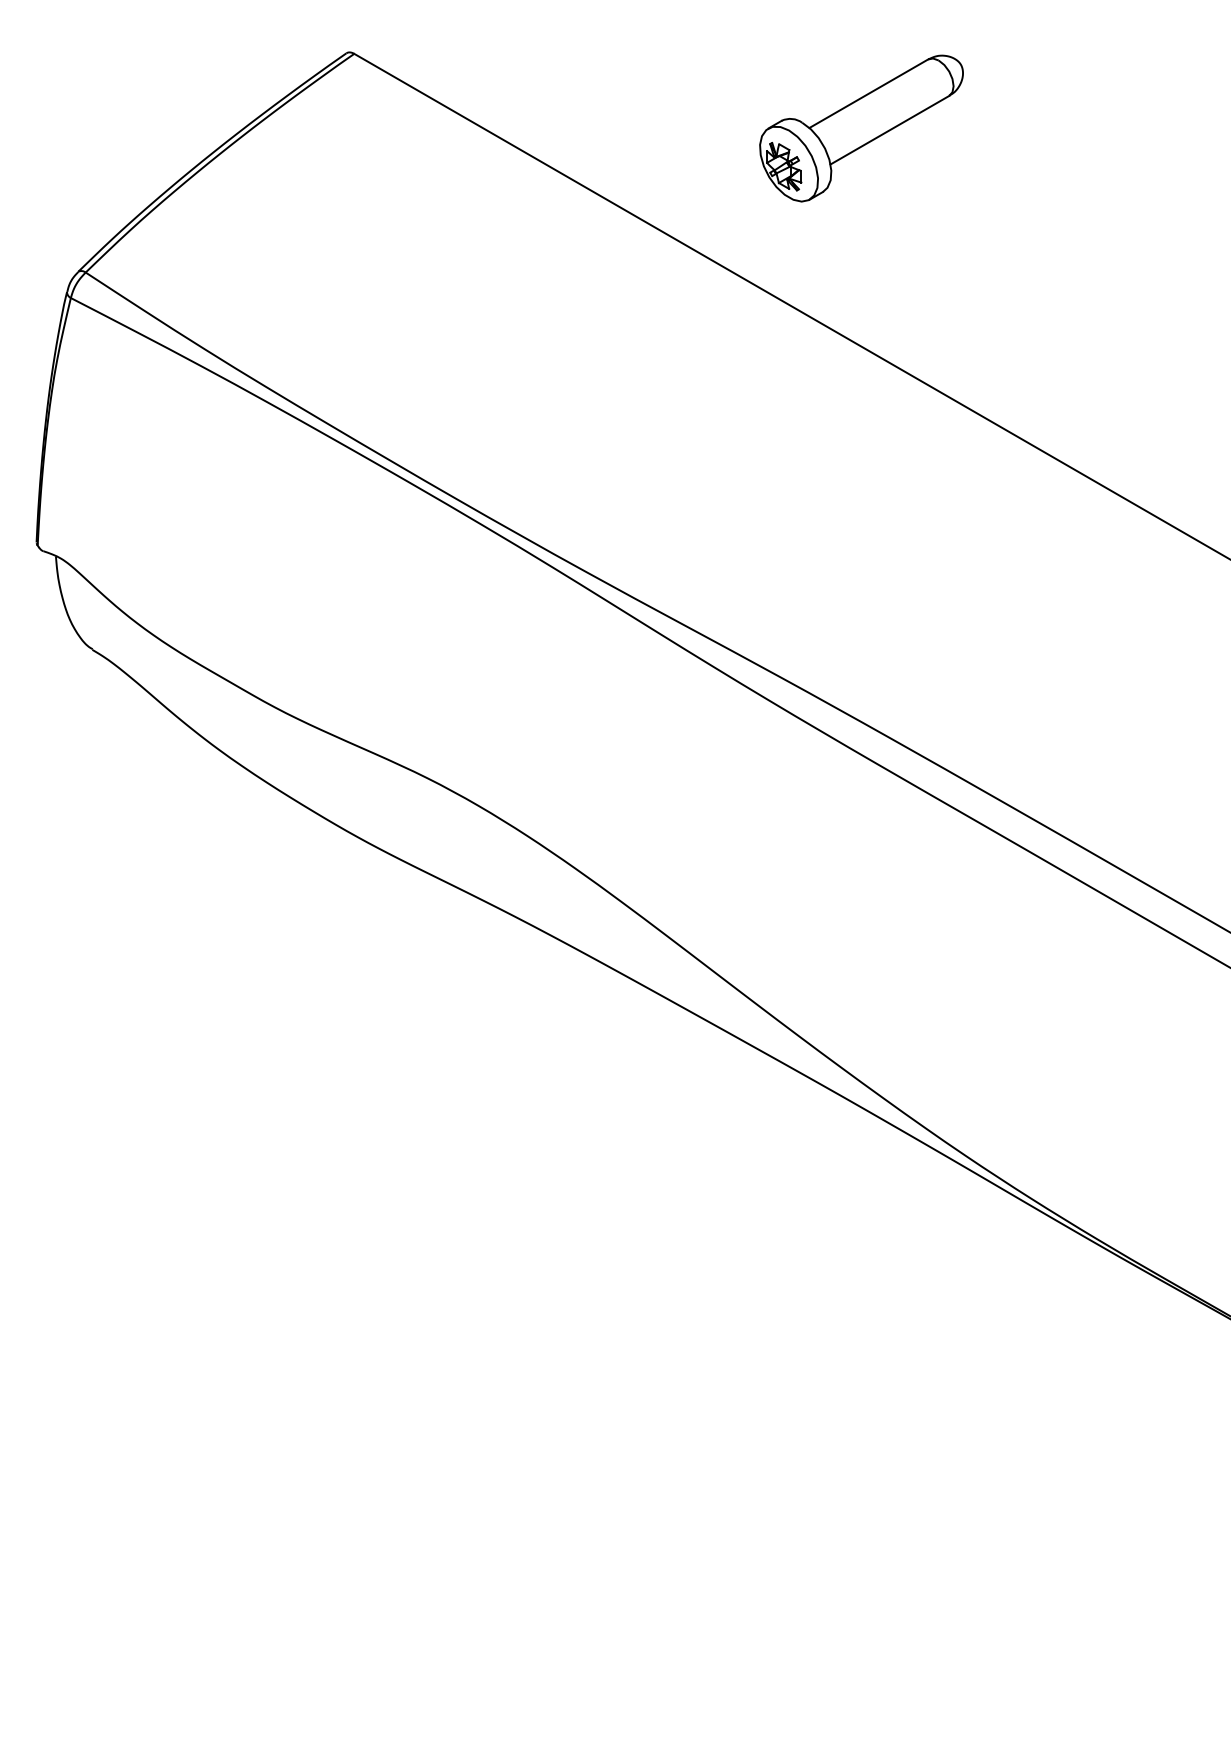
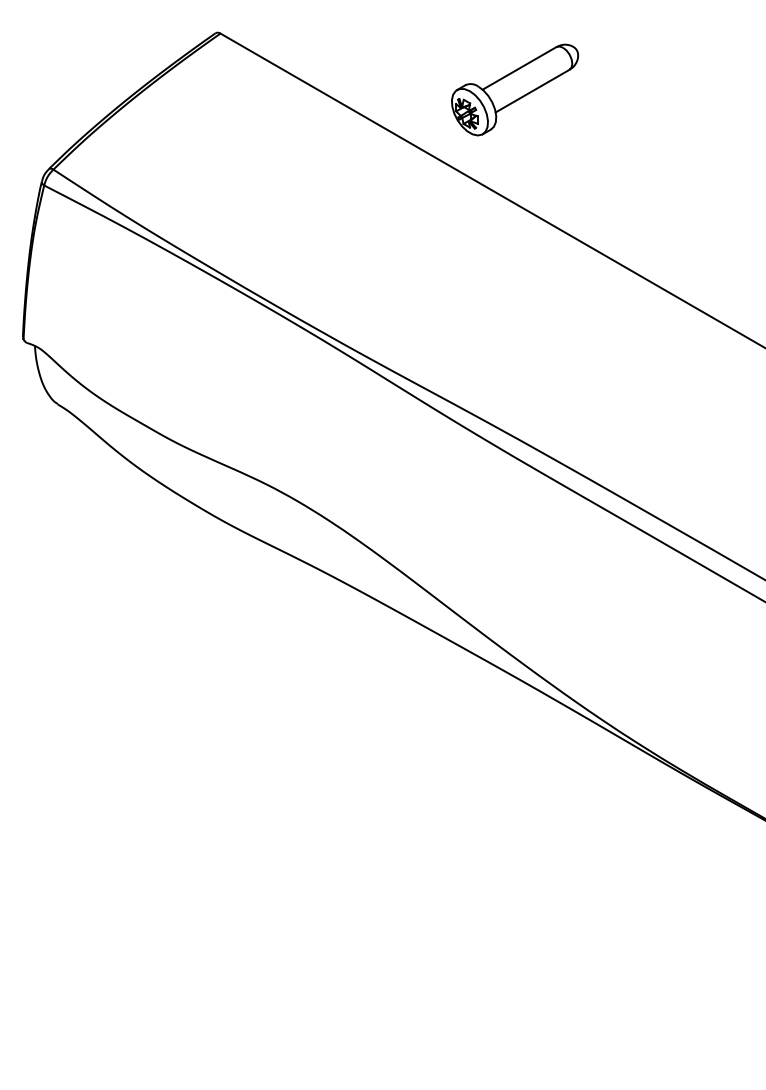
part: (862, 127) -> (515, 89), moved

